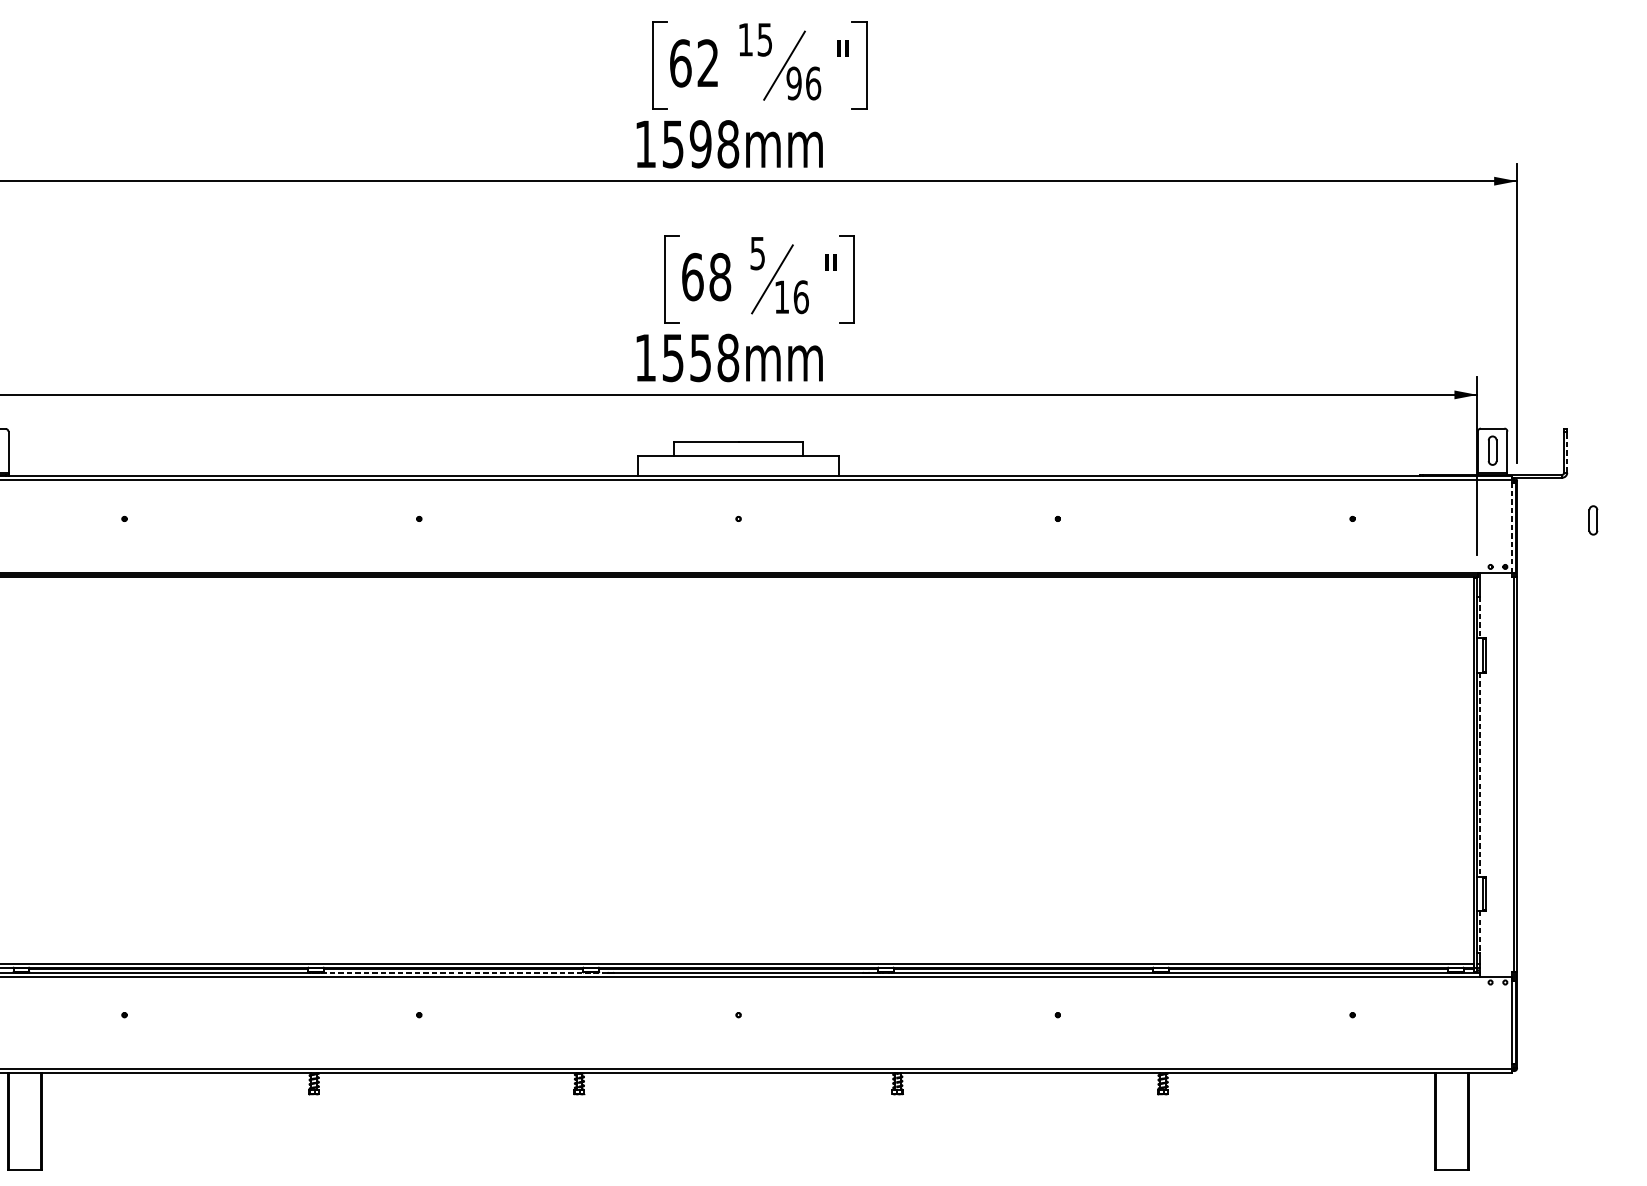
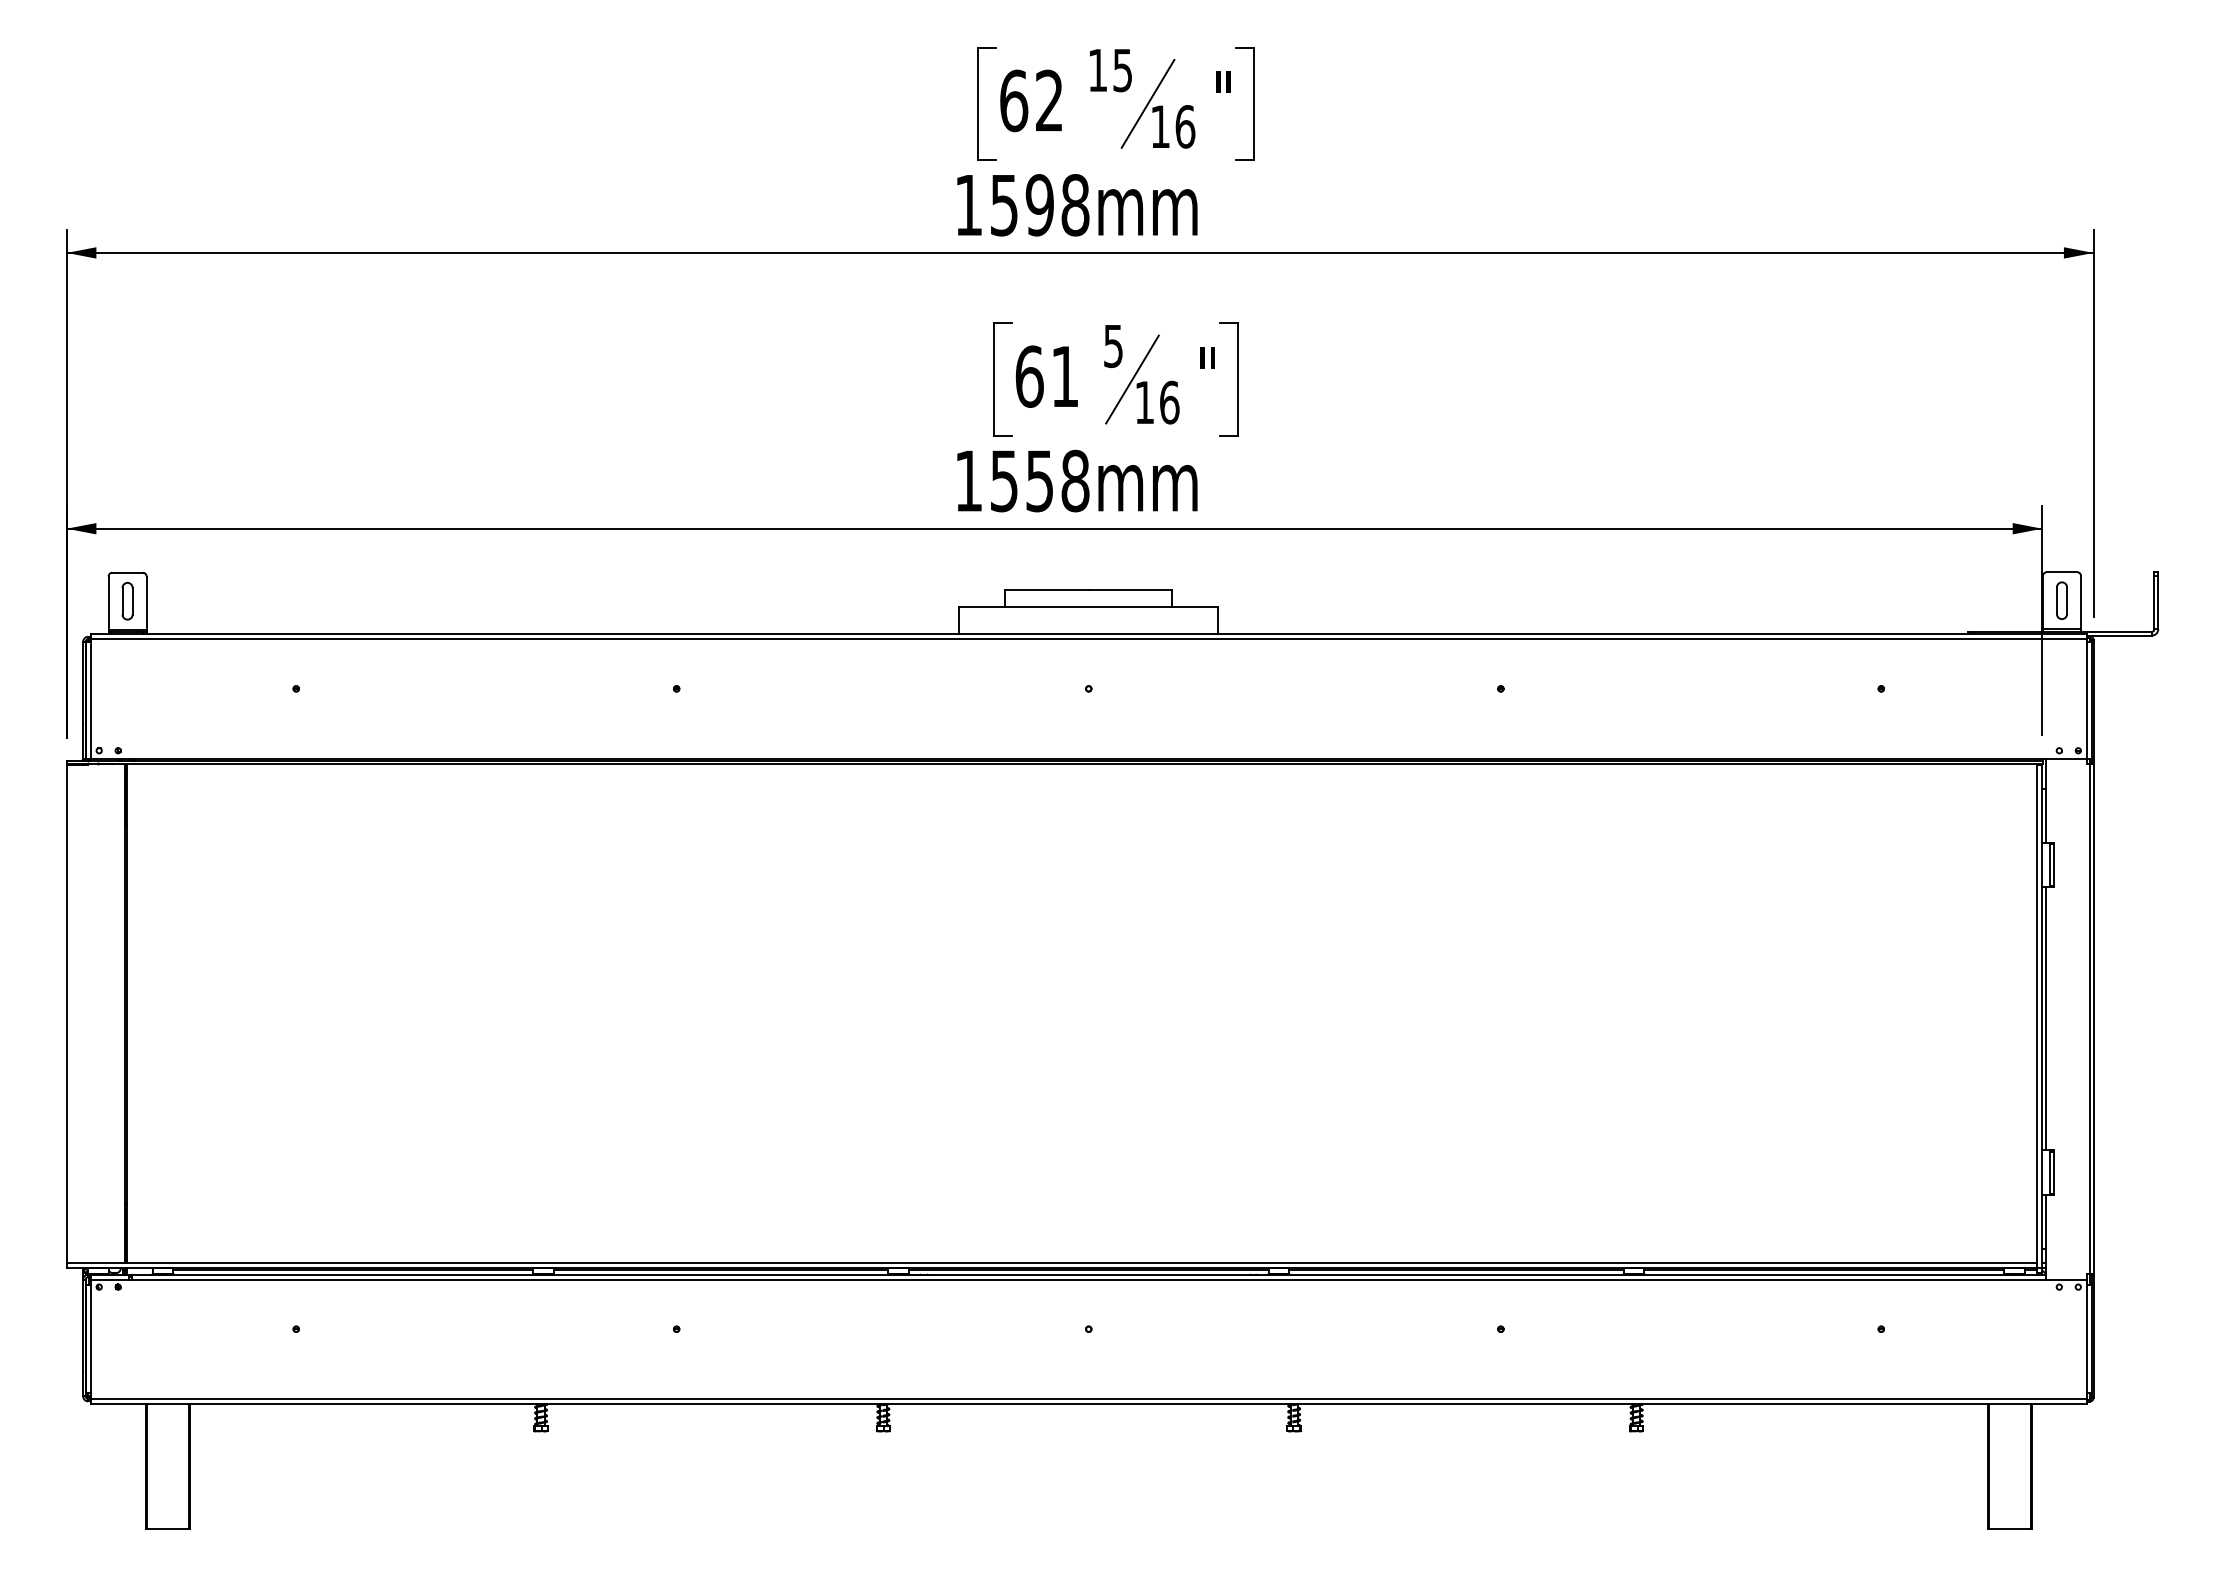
text: (794, 83) -> (1160, 126), 96 -> 16
text: (720, 276) -> (1065, 376), 68 -> 61
line: (1567, 452) -> (2158, 602), dashed -> solid
part: (1593, 520) -> (2191, 690), removed
line: (1511, 527) -> (2086, 700), dashed -> solid
line: (1480, 617) -> (2046, 816), dashed -> solid
line: (1480, 774) -> (2046, 1018), dashed -> solid
line: (1480, 931) -> (2046, 1221), dashed -> solid
line: (464, 972) -> (734, 1274), dashed -> solid

